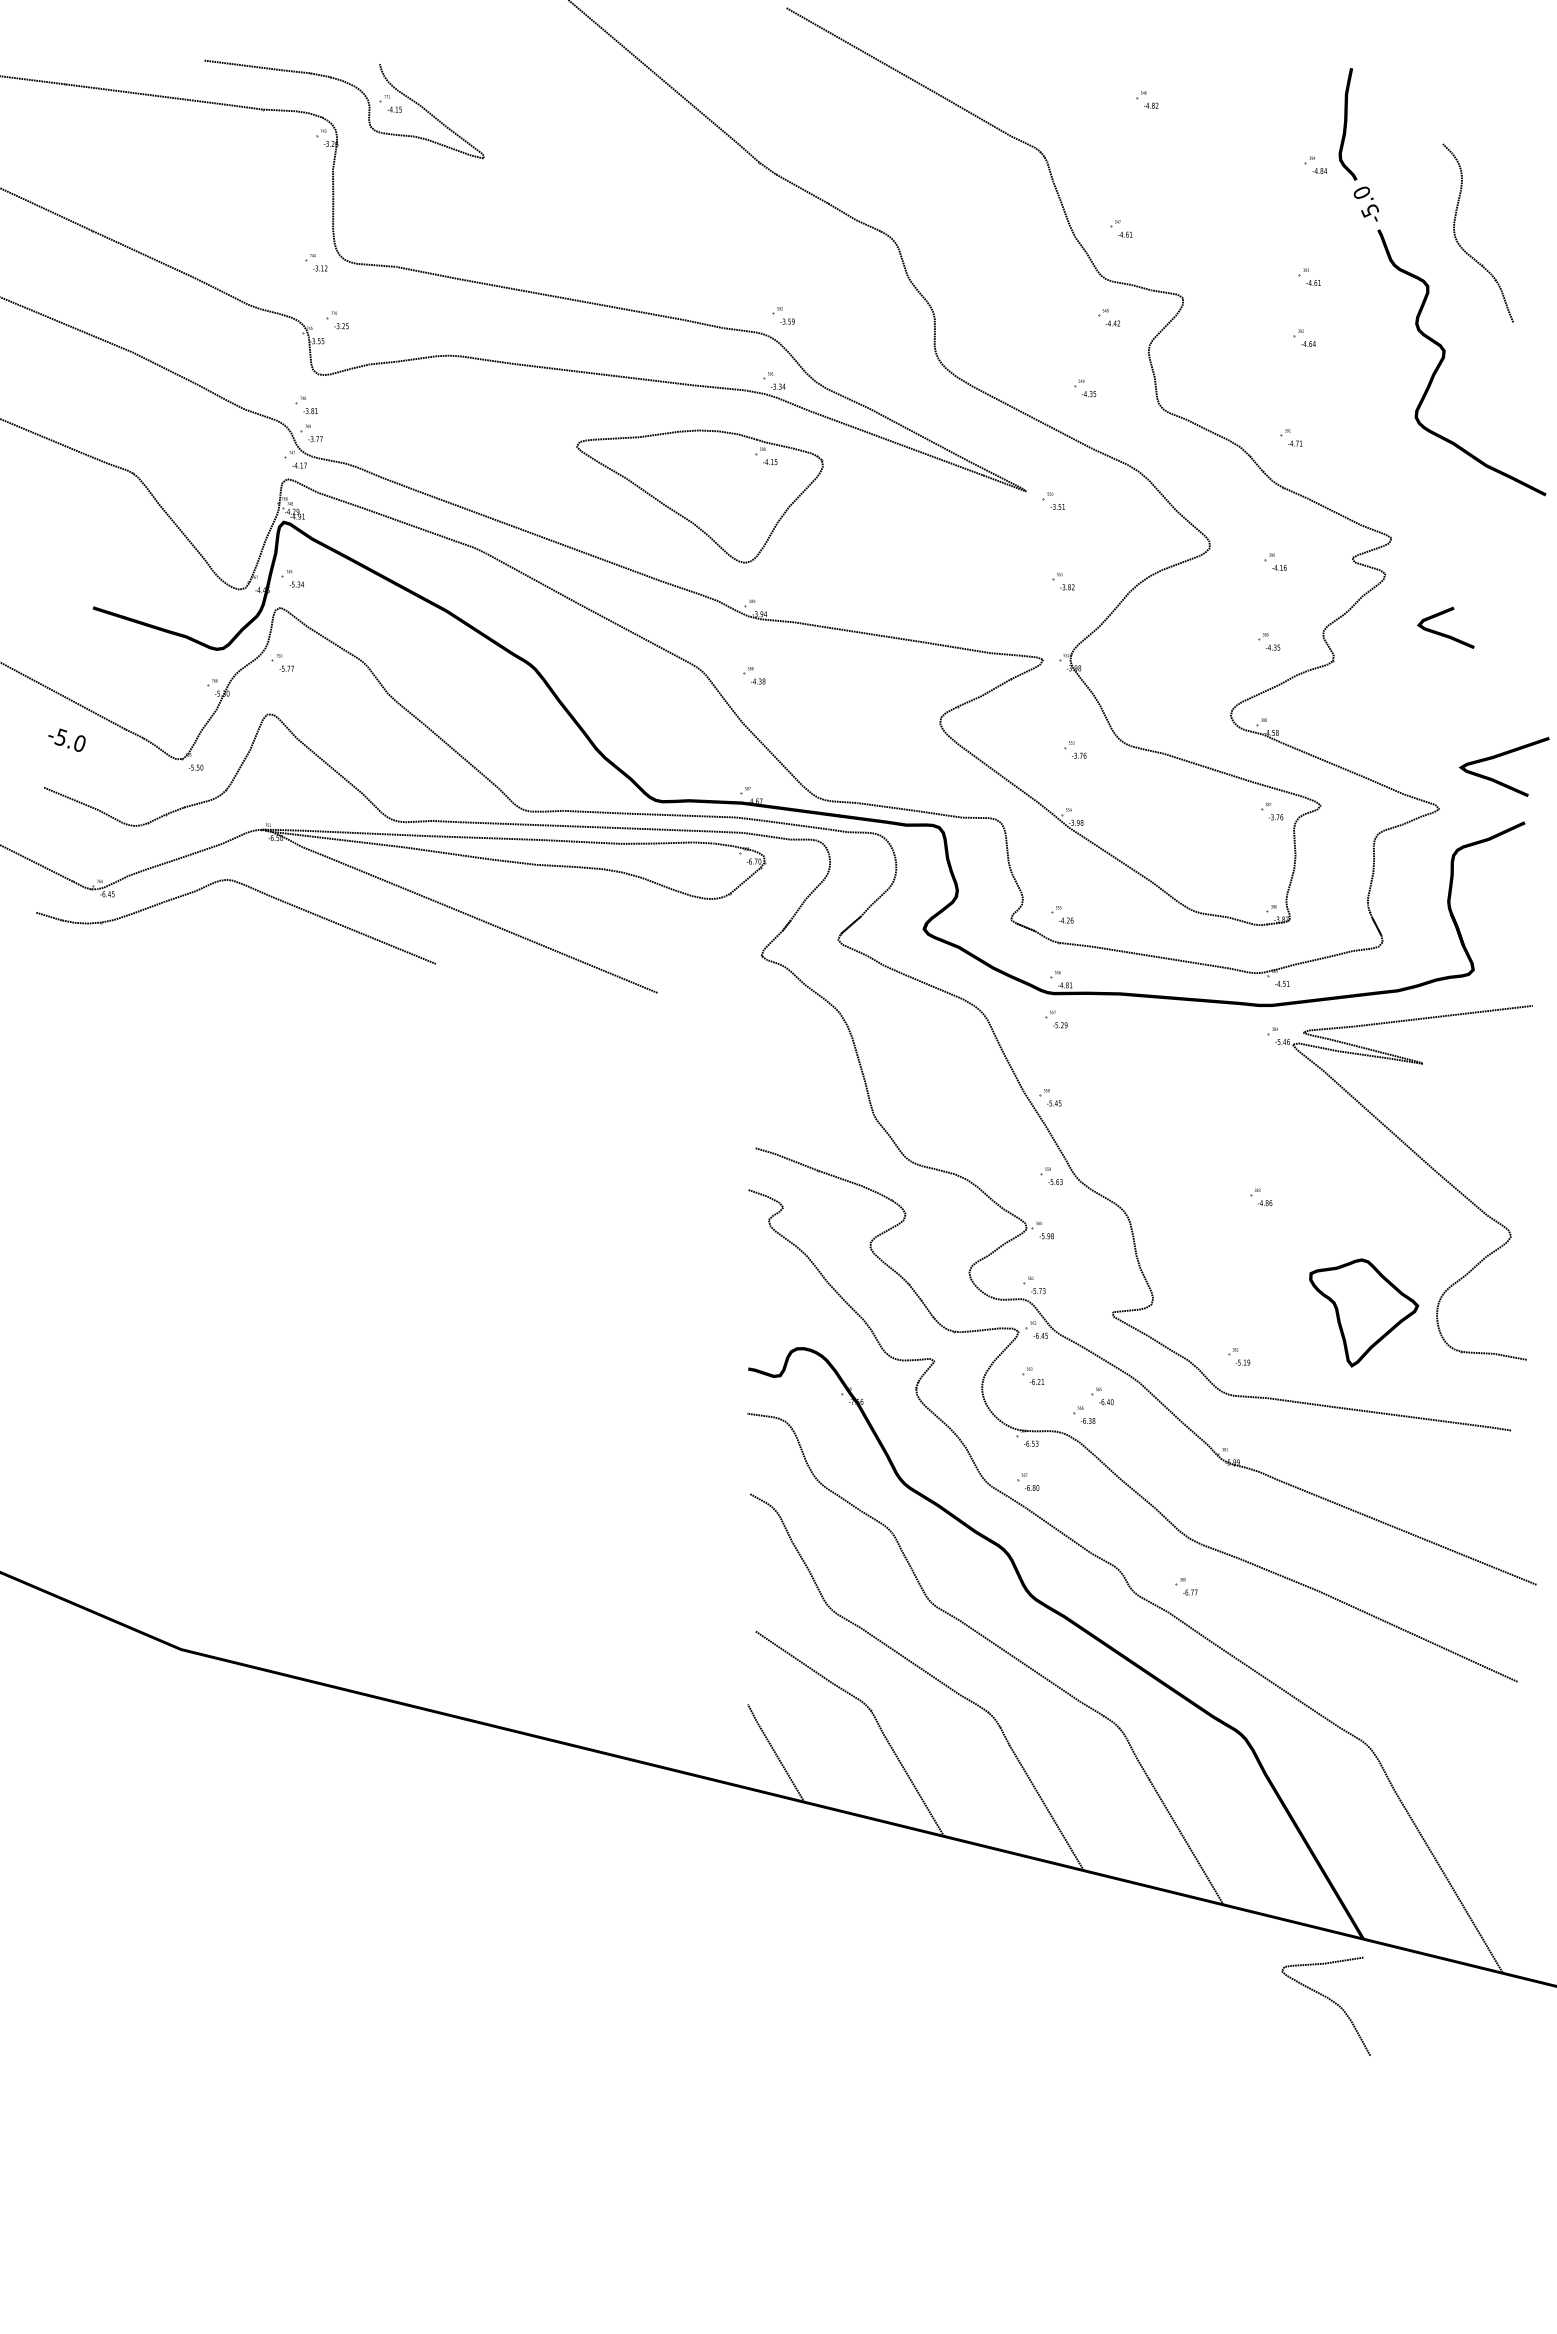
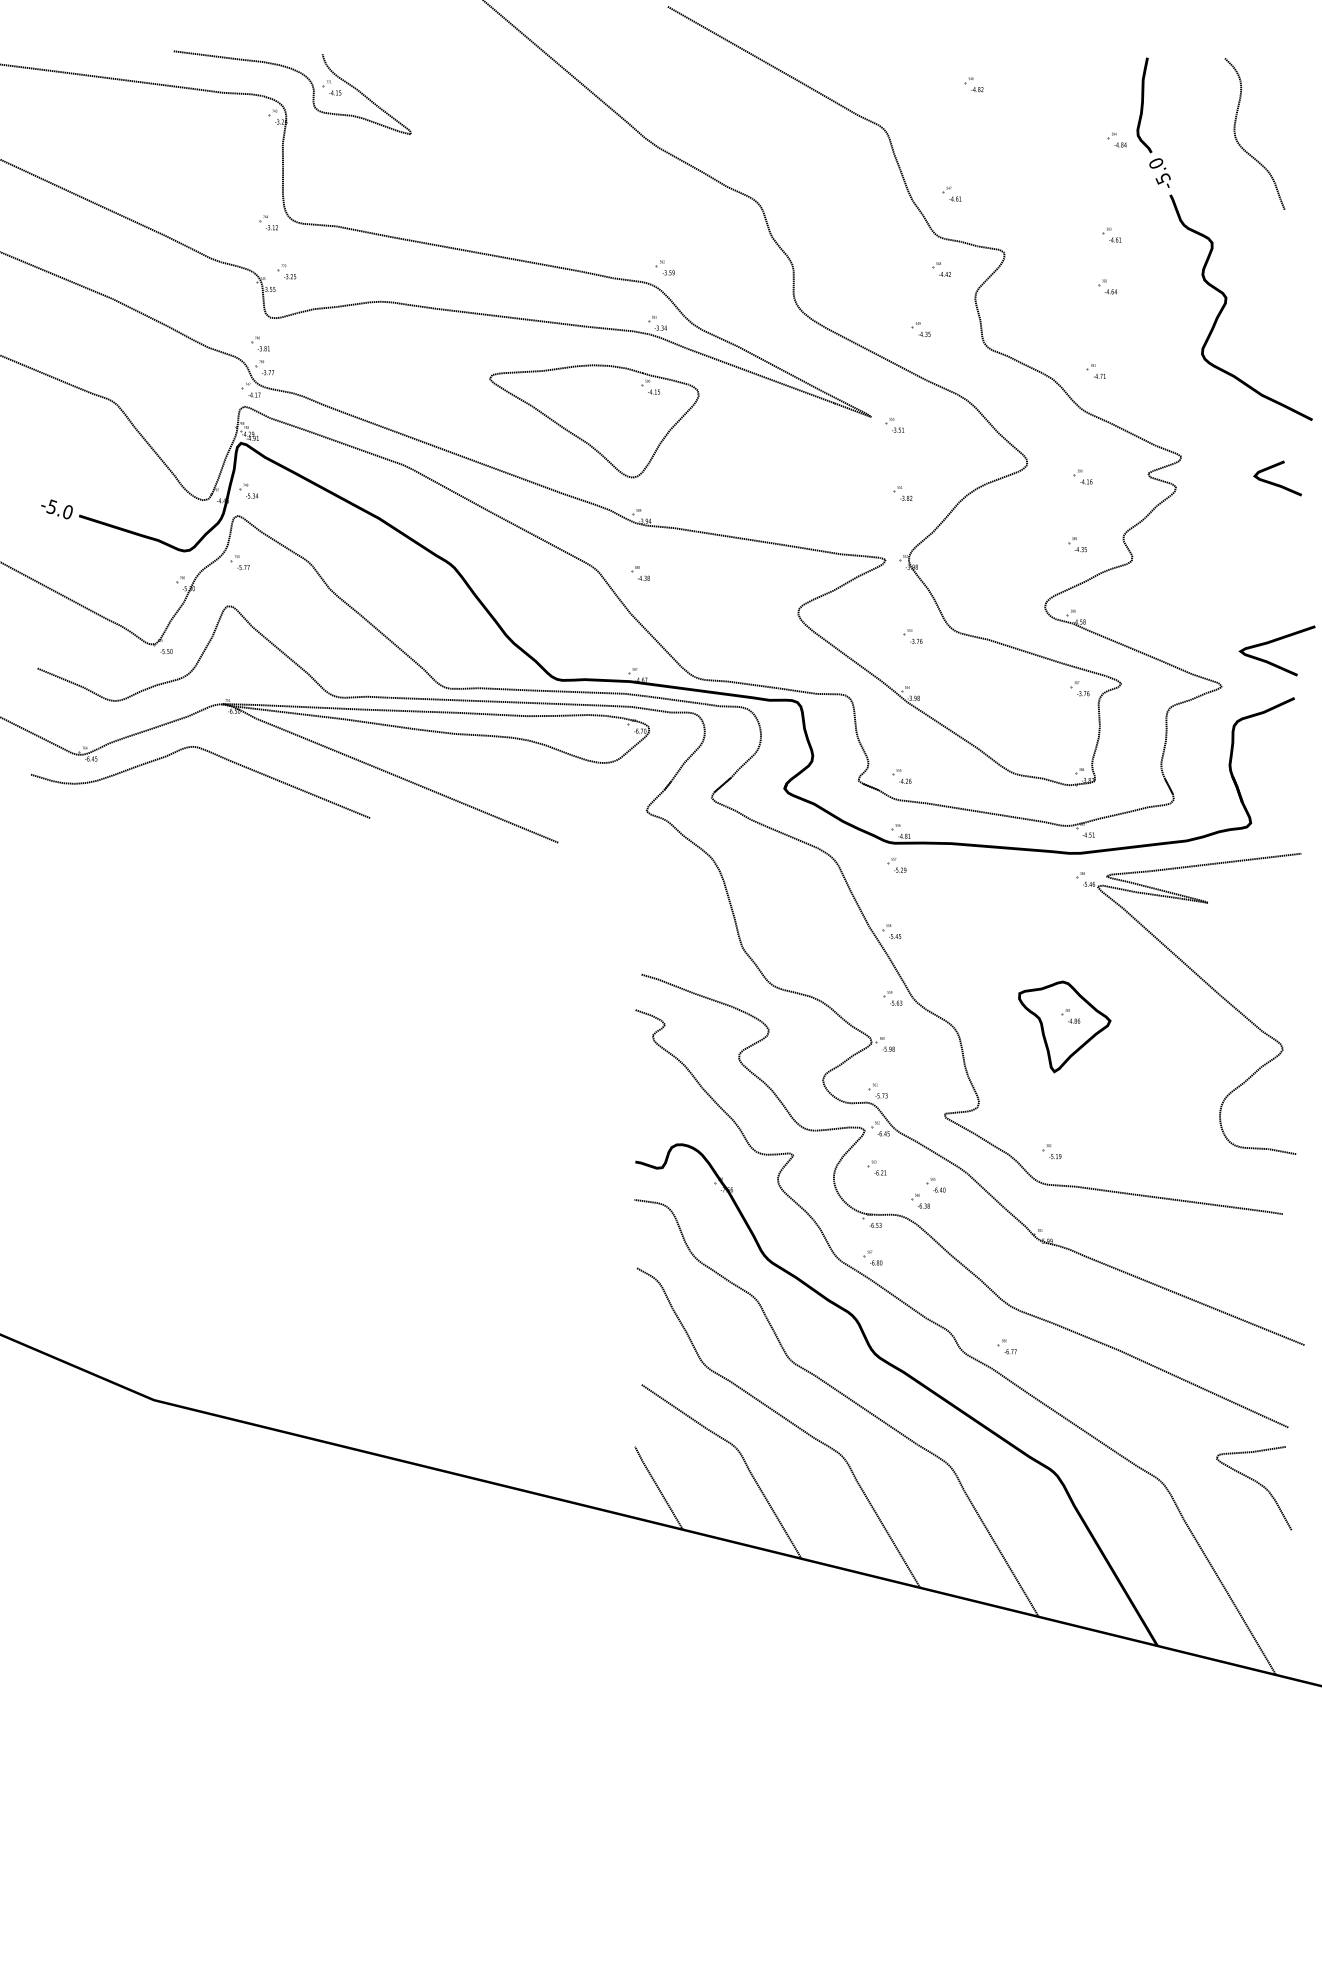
curve: (1458, 241) -> (1238, 141), moved
curve: (1444, 633) -> (1276, 483), moved
text: (66, 739) -> (56, 508), moved
part: (1364, 1312) -> (1065, 1026), moved
curve: (1329, 2000) -> (1256, 1483), moved

